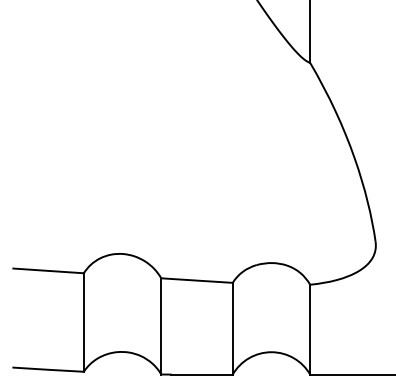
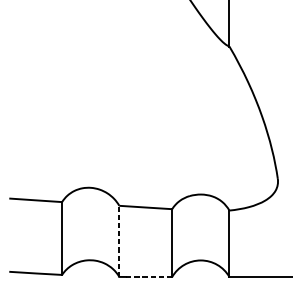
line: (161, 325) -> (119, 240), solid -> dashed
line: (202, 374) -> (149, 276), solid -> dashed

